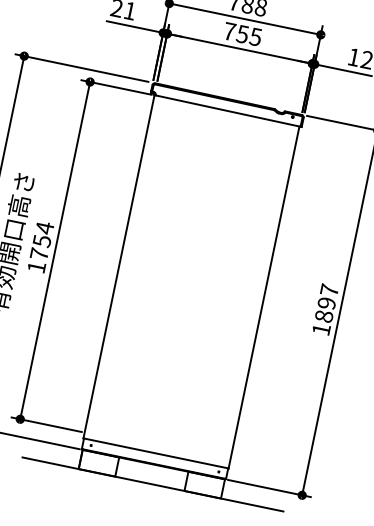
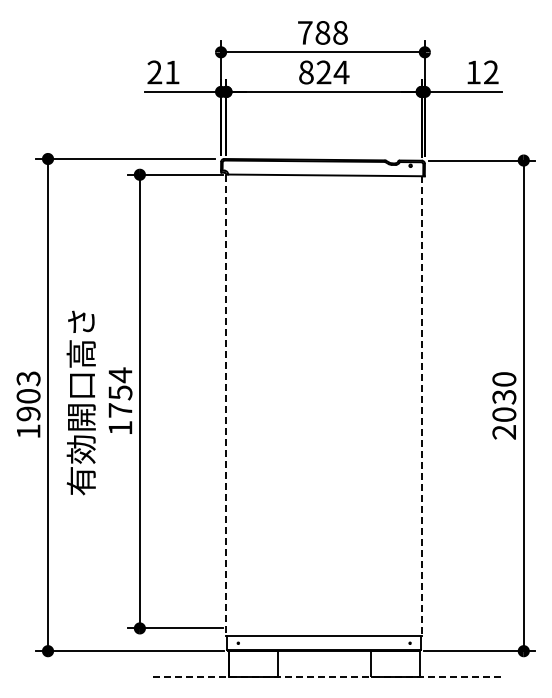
text: (243, 34) -> (324, 72), 755 -> 824
line: (118, 266) -> (226, 405), solid -> dashed
line: (263, 297) -> (421, 406), solid -> dashed
text: (325, 309) -> (504, 405), 1897 -> 2030
line: (152, 484) -> (328, 677), solid -> dashed

